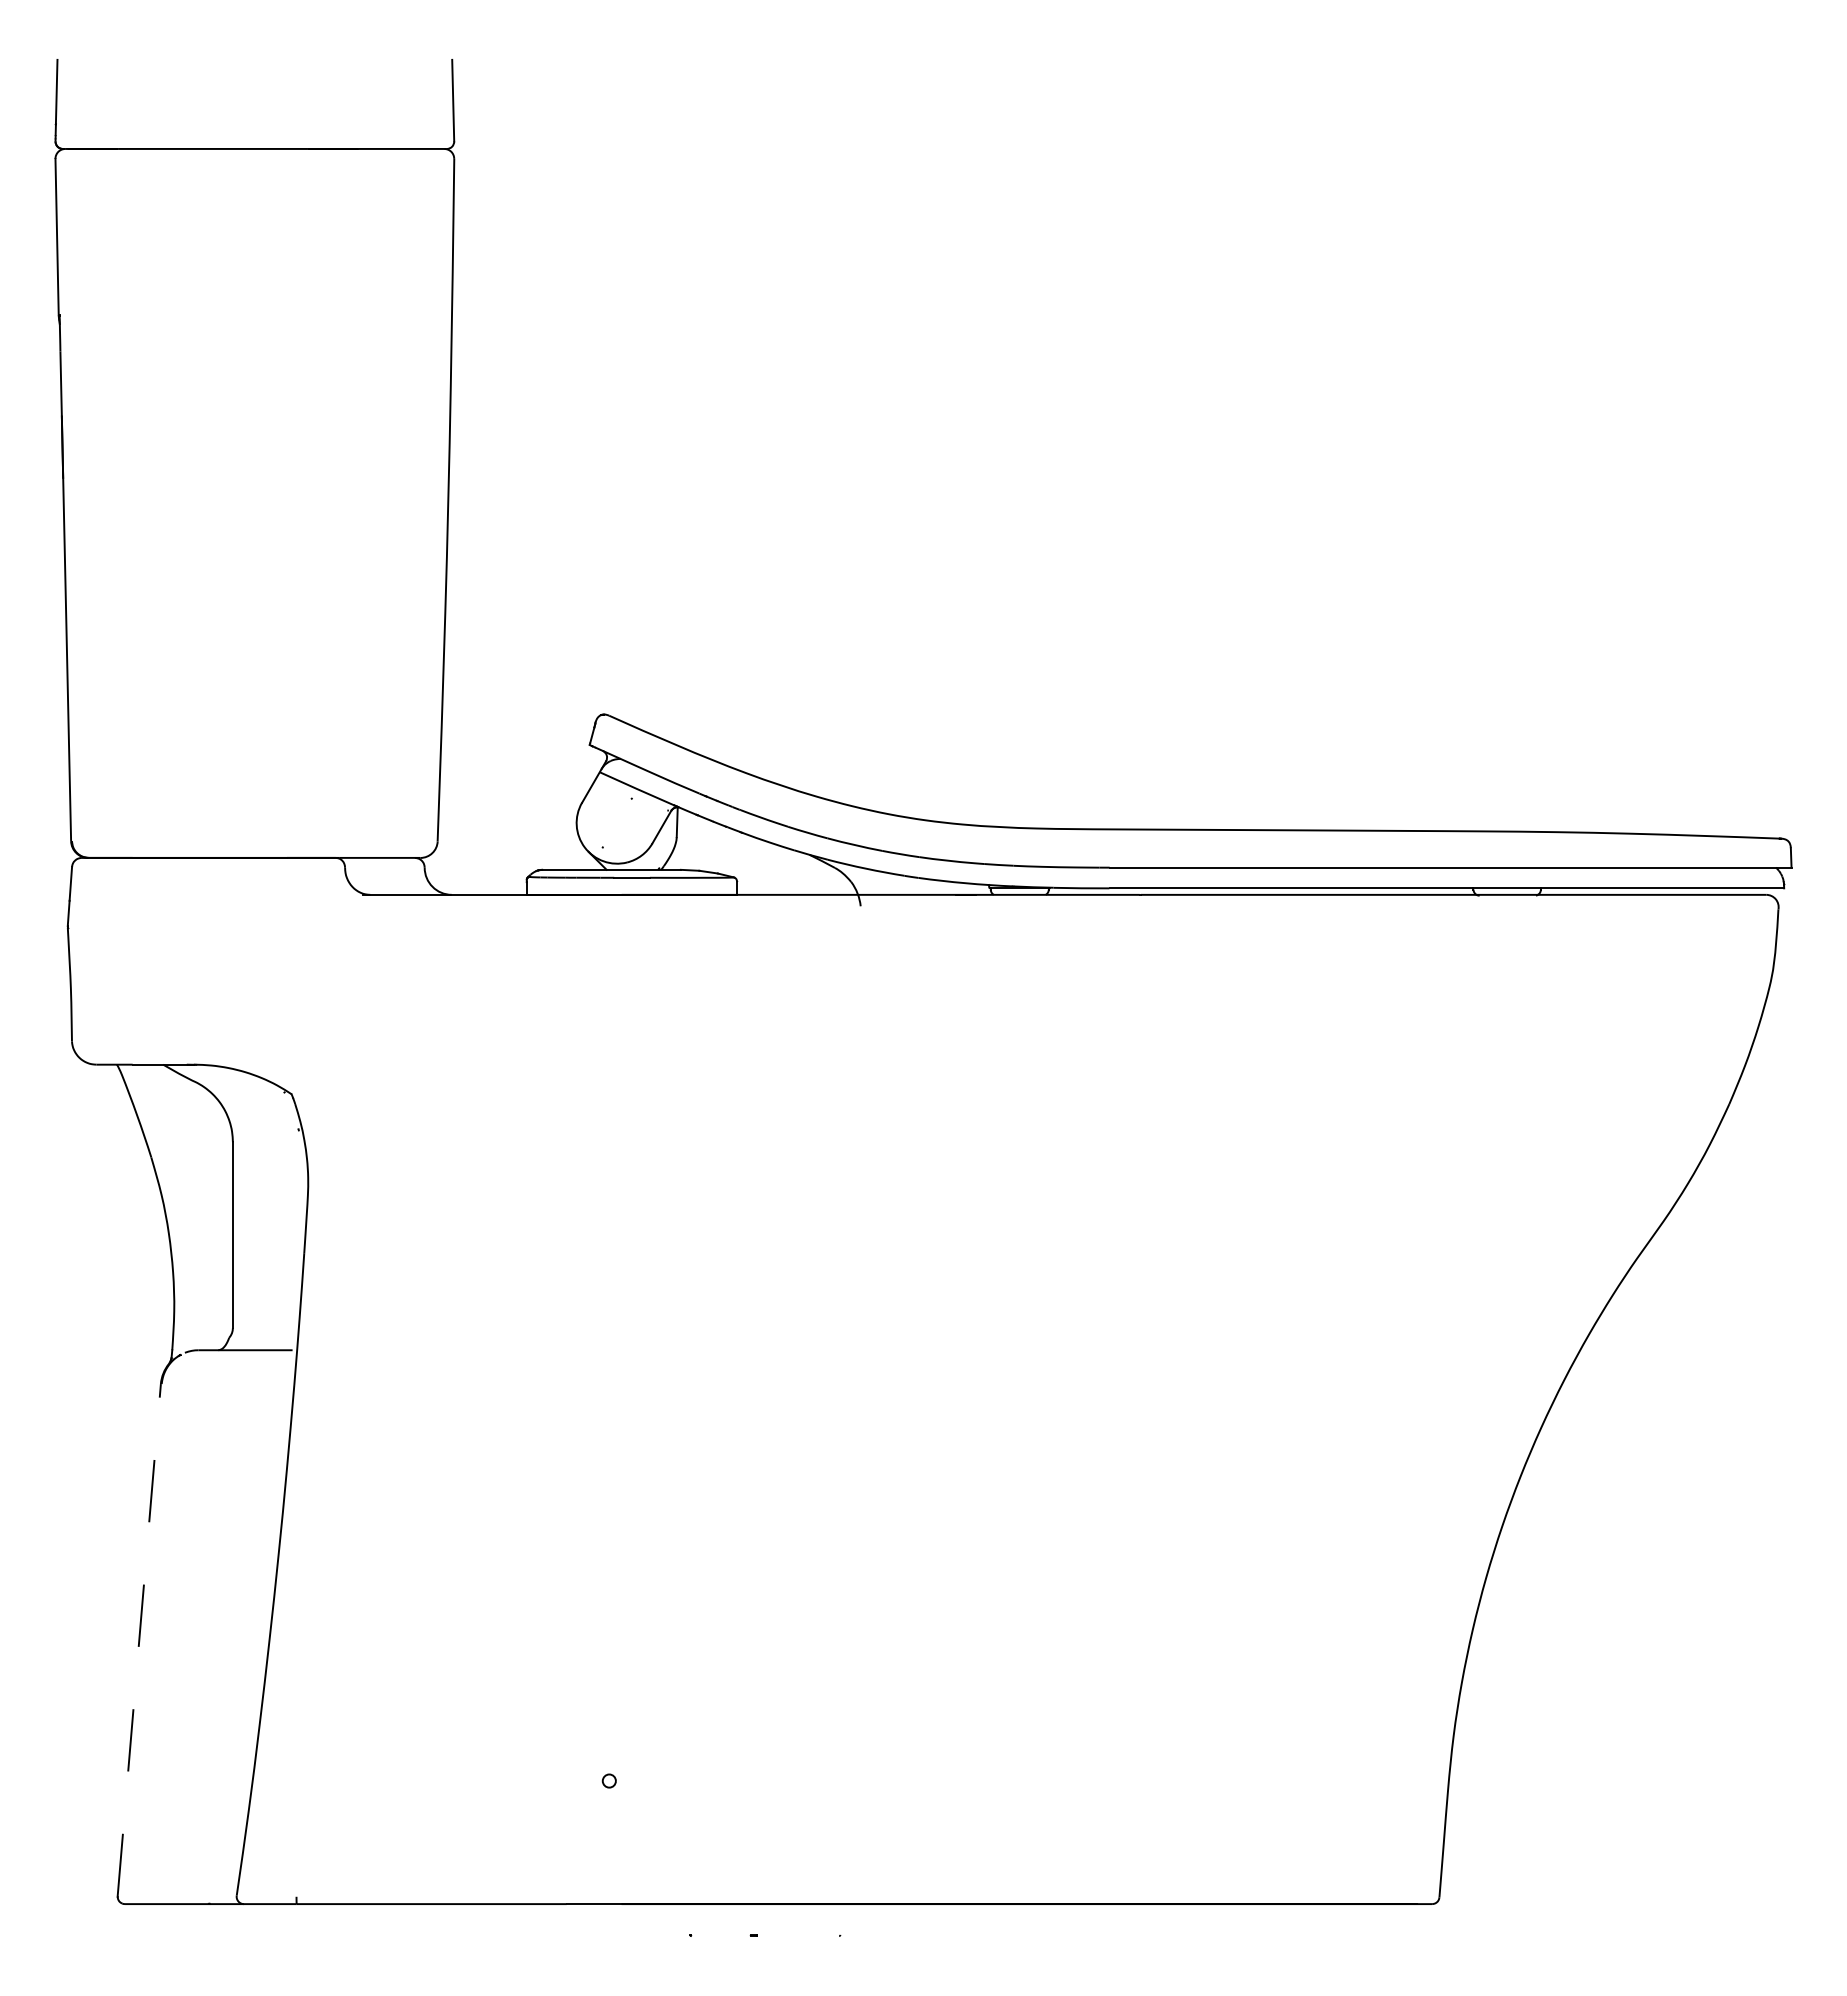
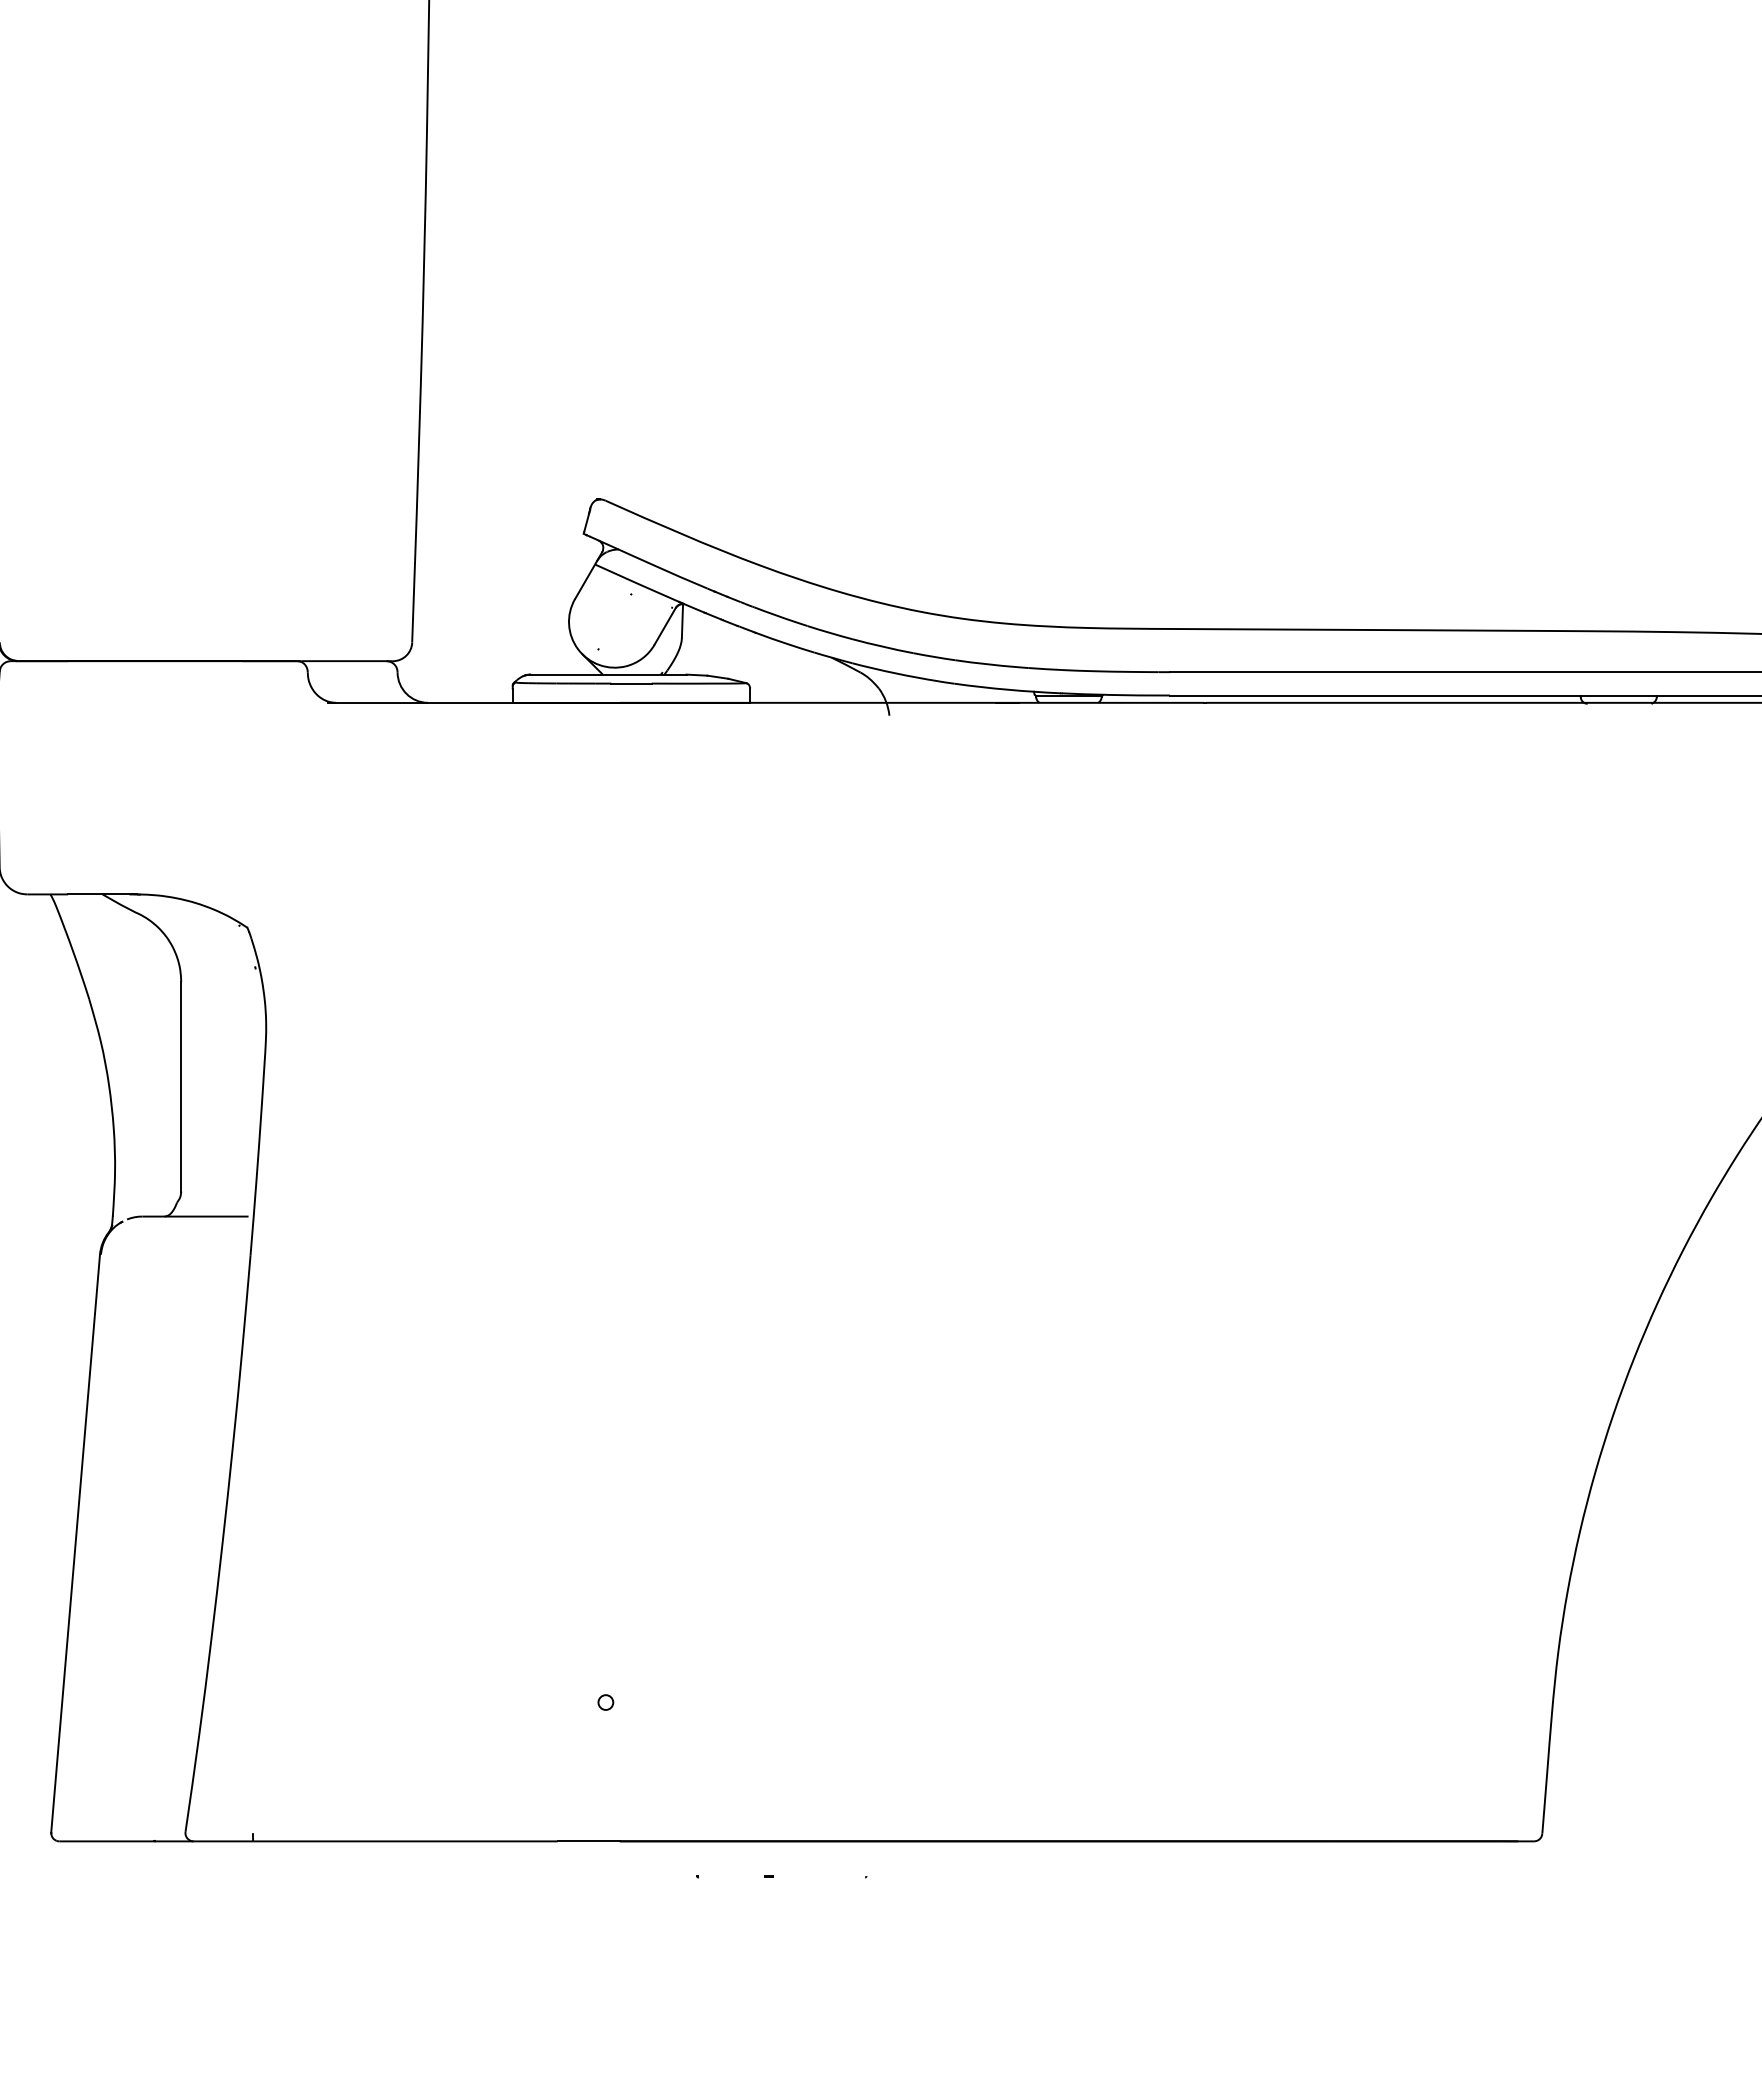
line: (139, 1640) -> (75, 1544), dashed -> solid

